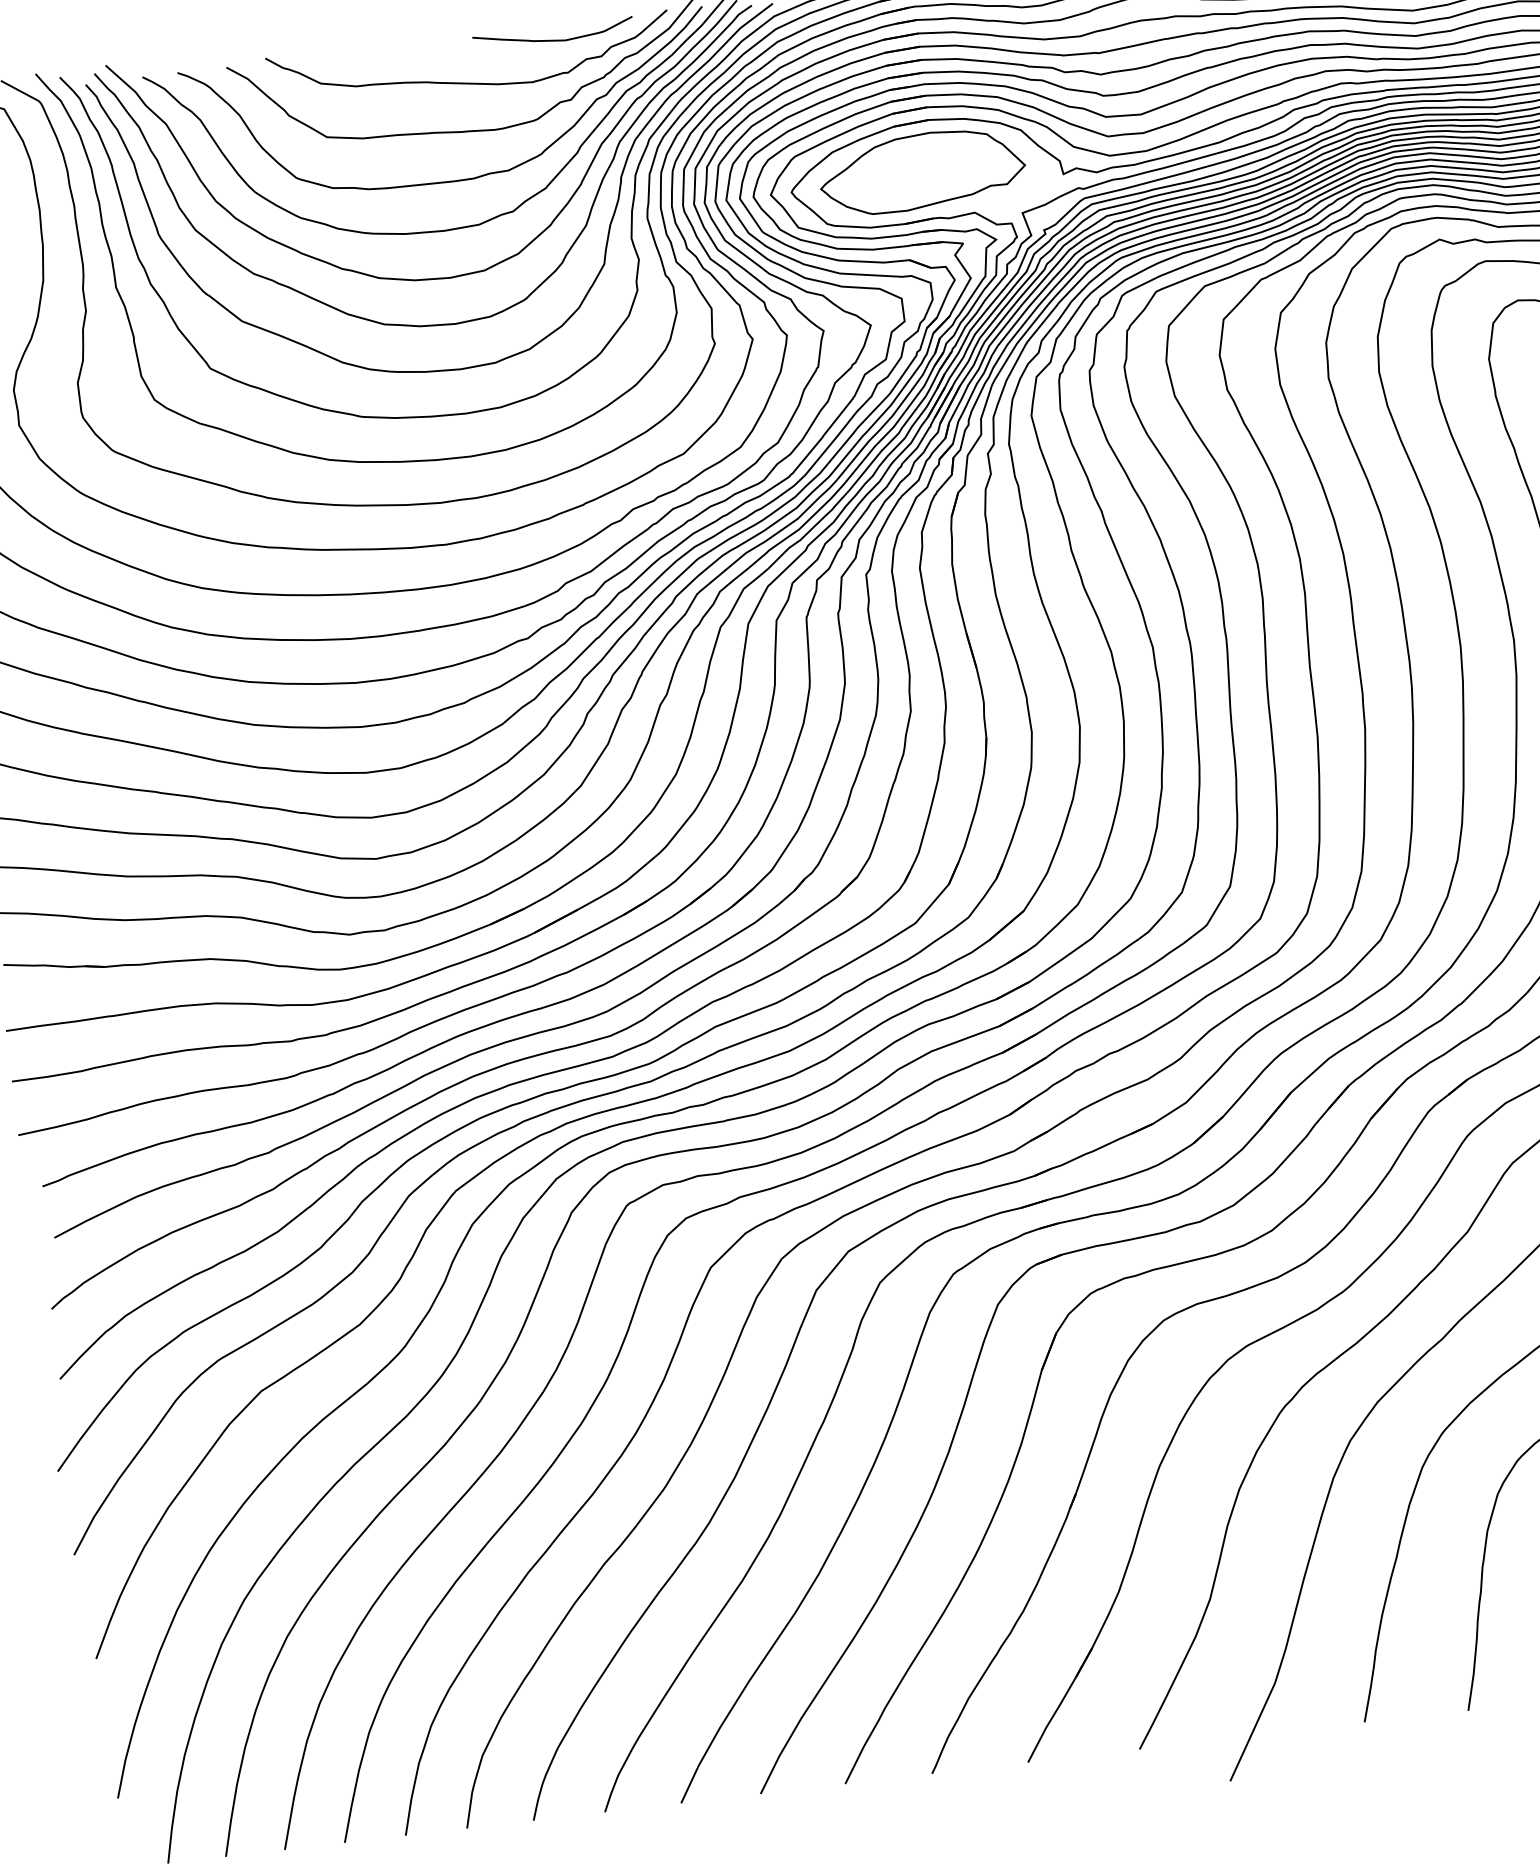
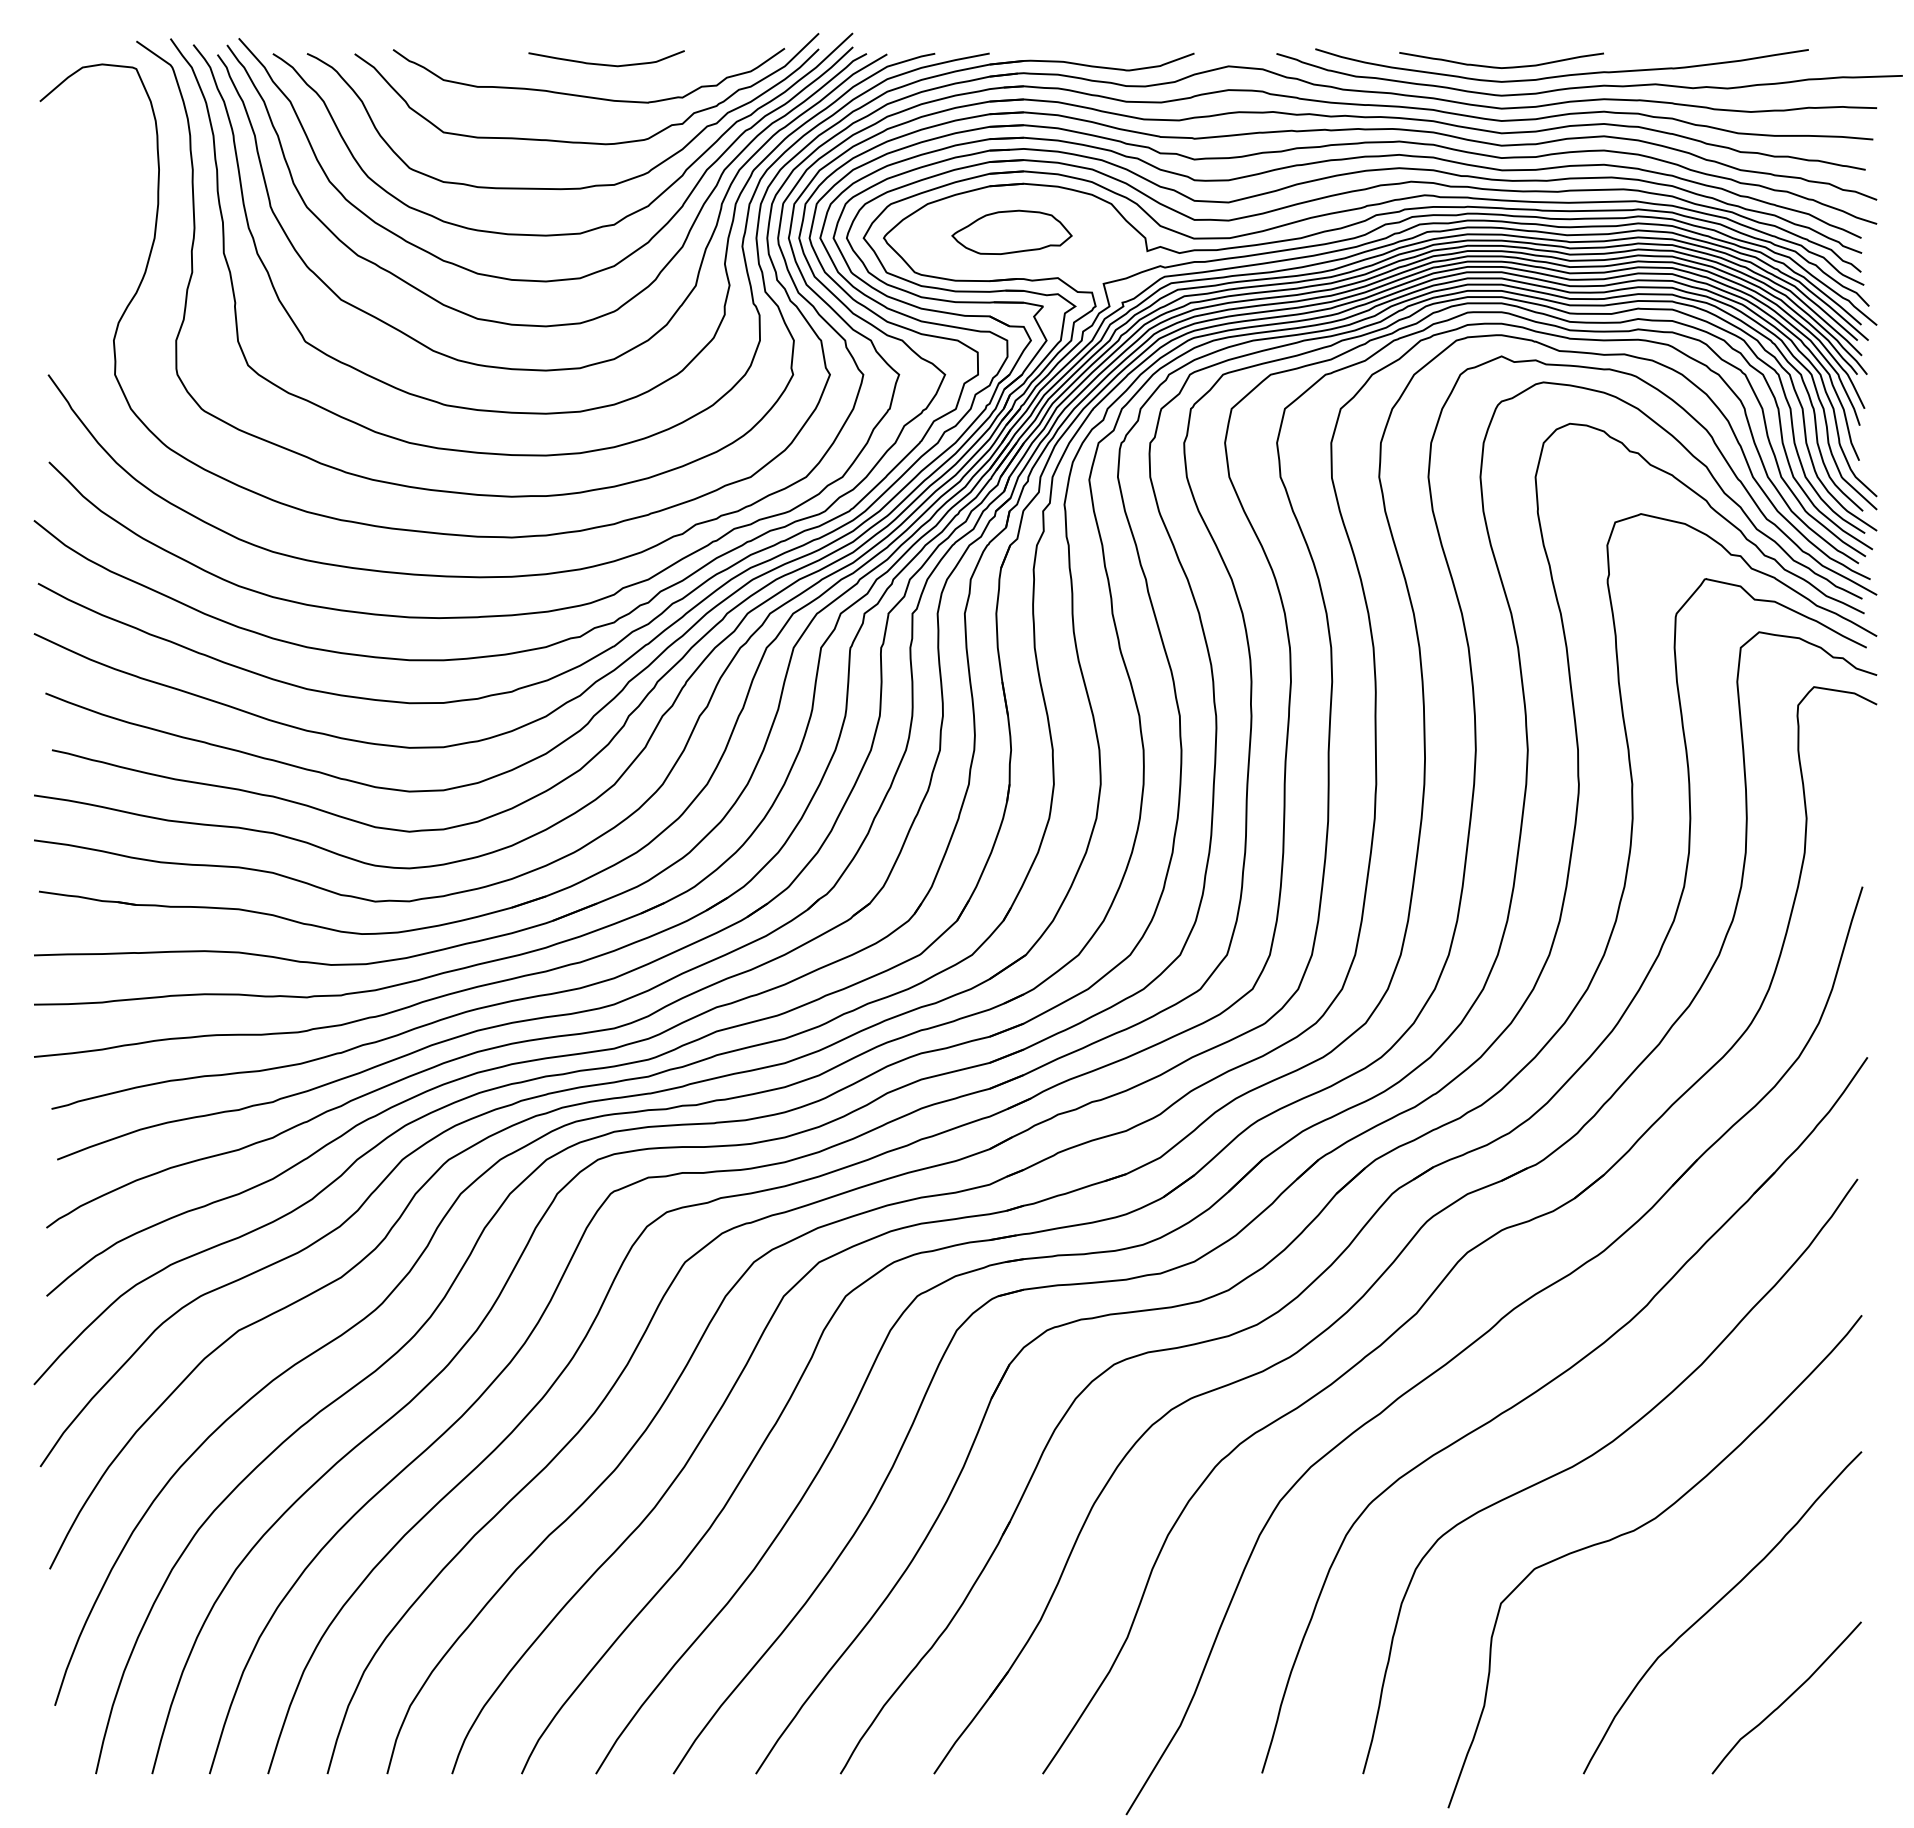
curve: (553, 39) -> (606, 64), moved
part: (921, 171) -> (1011, 232), size x0.6

